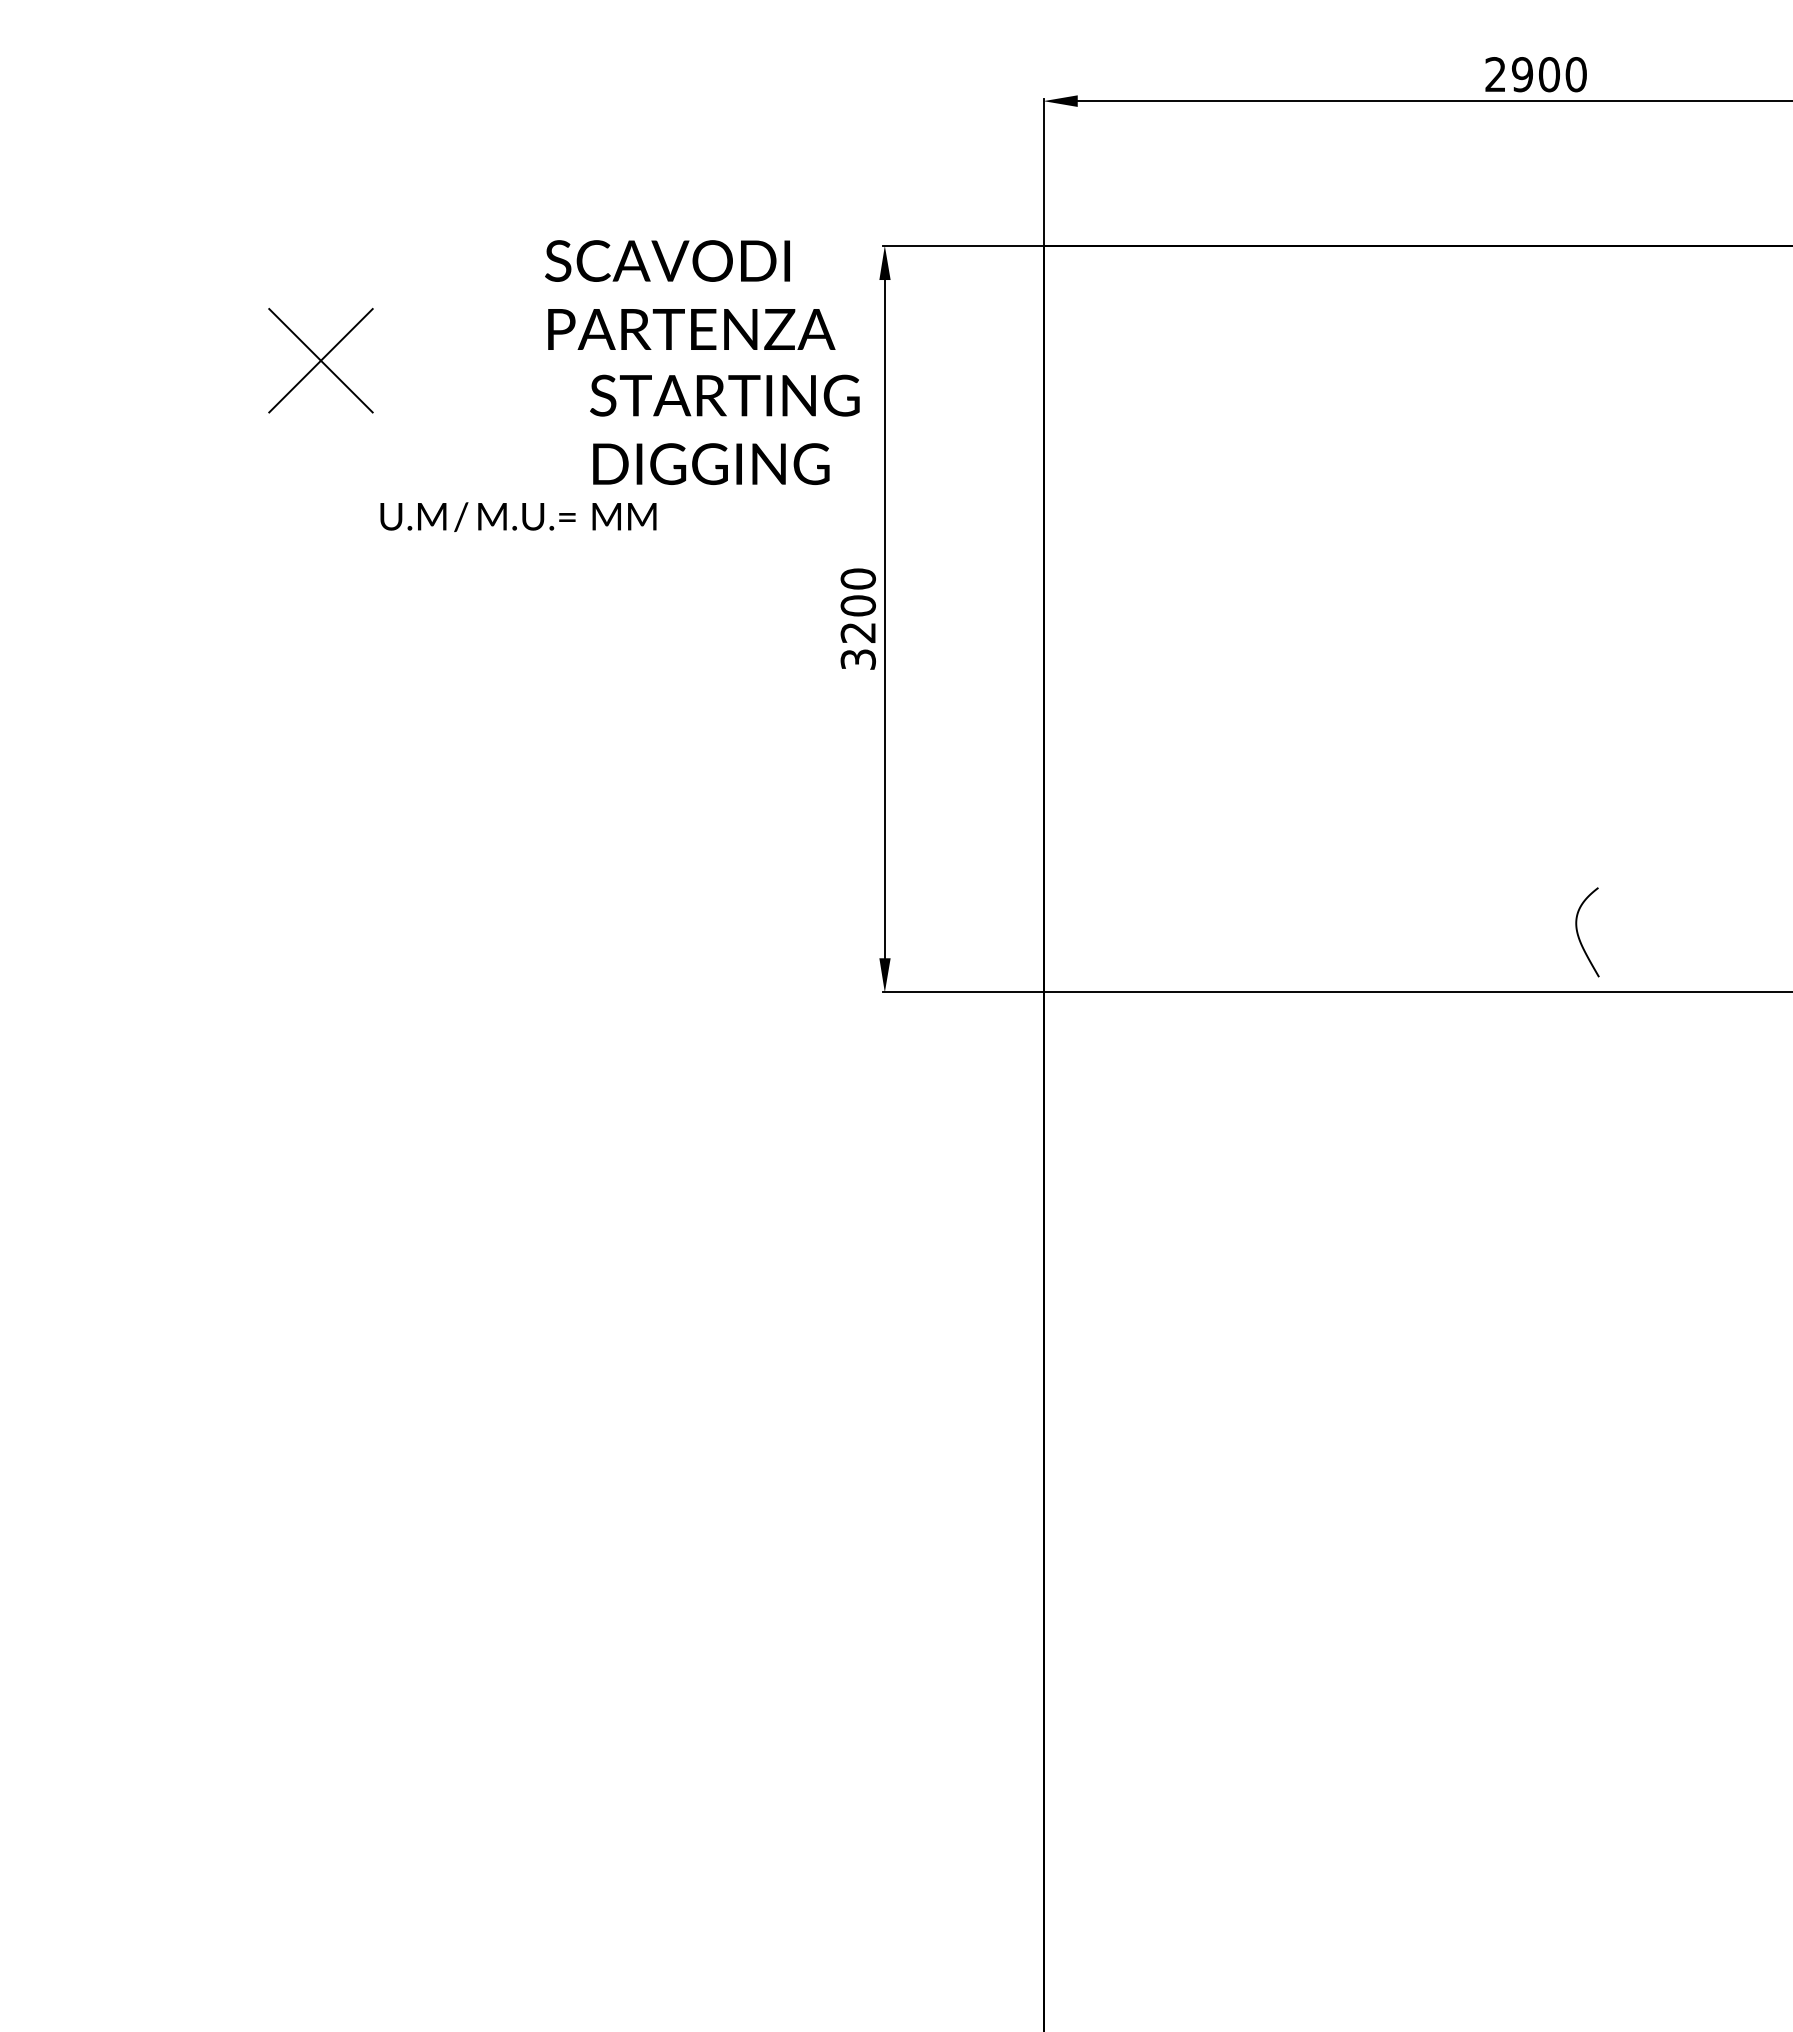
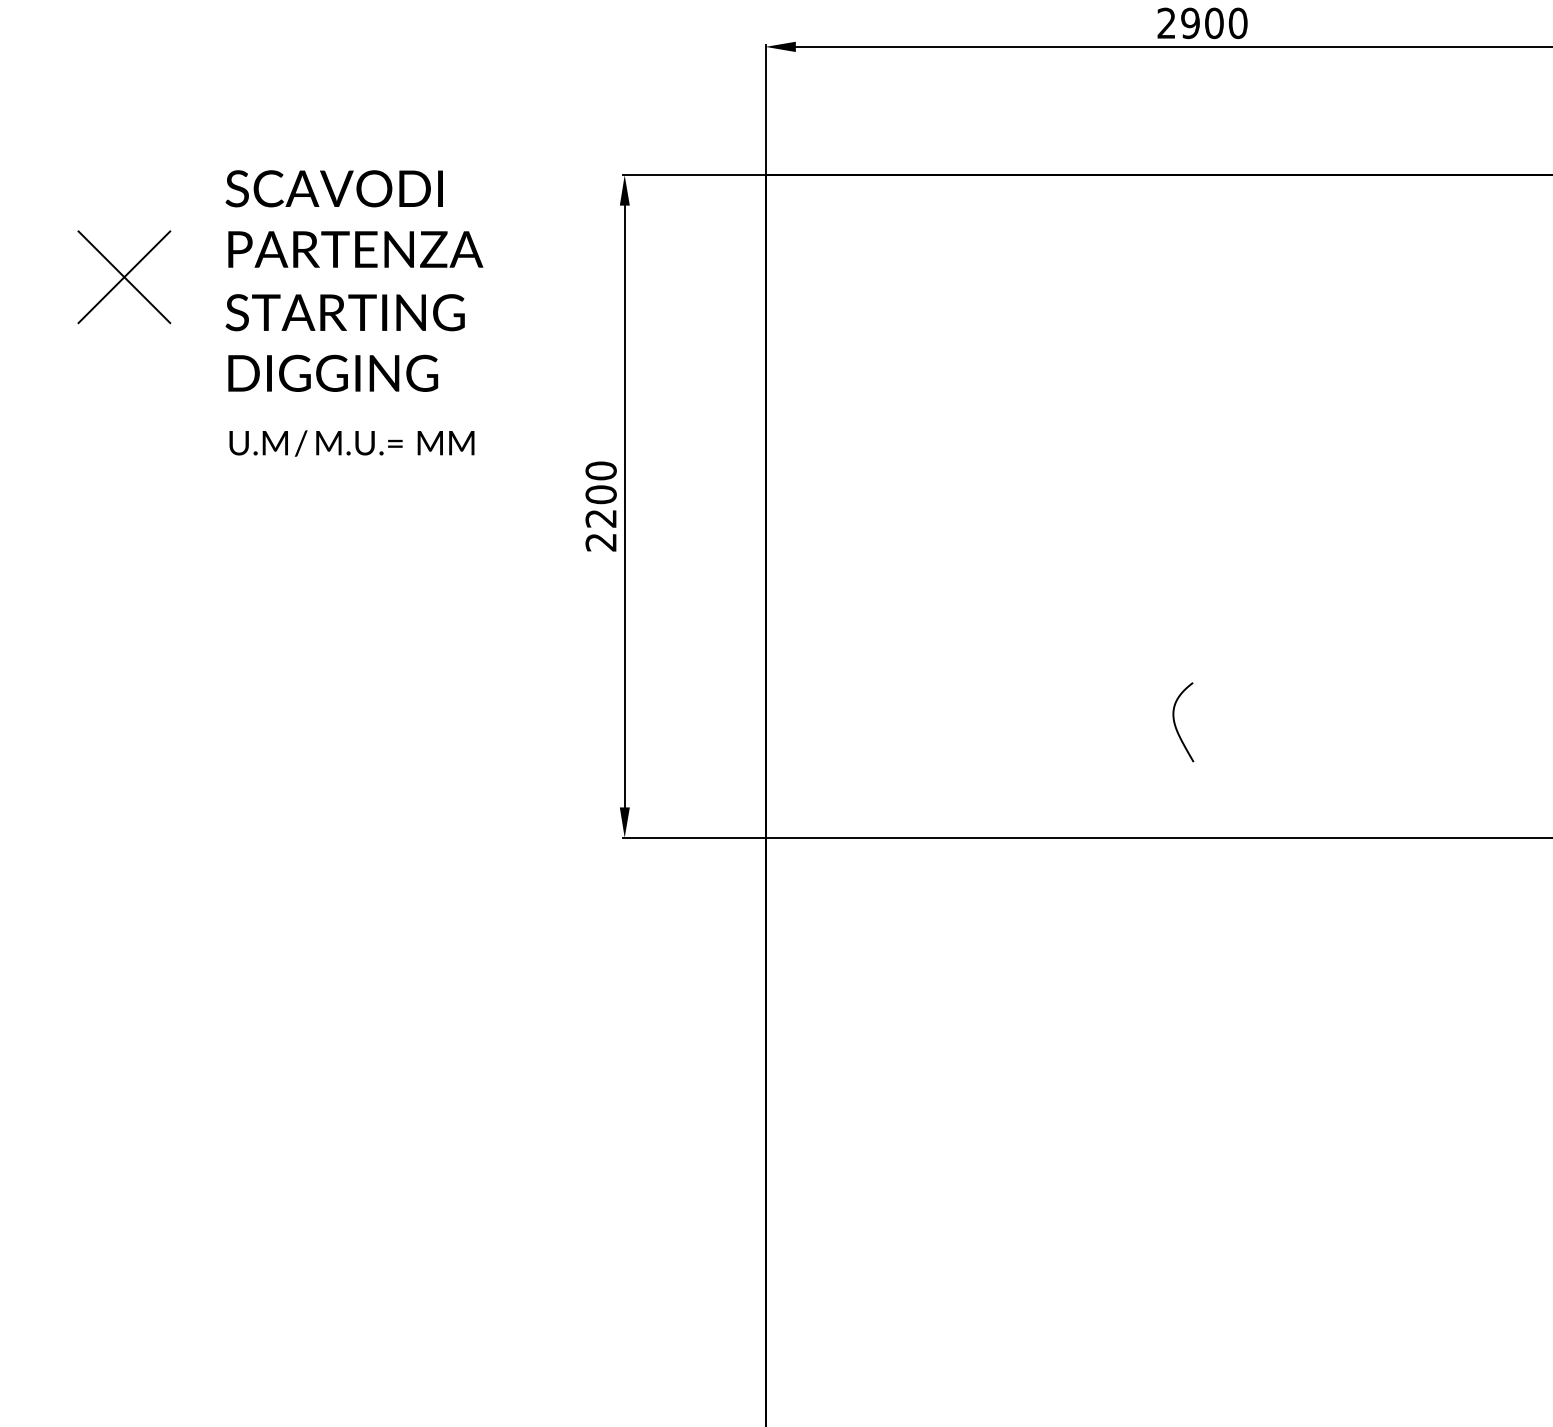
text: (690, 294) -> (354, 218), moved
text: (724, 429) -> (344, 342), moved
text: (518, 516) -> (351, 442), moved
text: (857, 659) -> (600, 542), 3200 -> 2200
curve: (1579, 935) -> (1176, 725), moved

